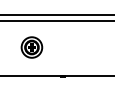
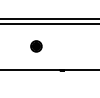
part: (32, 47) -> (36, 46), size x0.62

